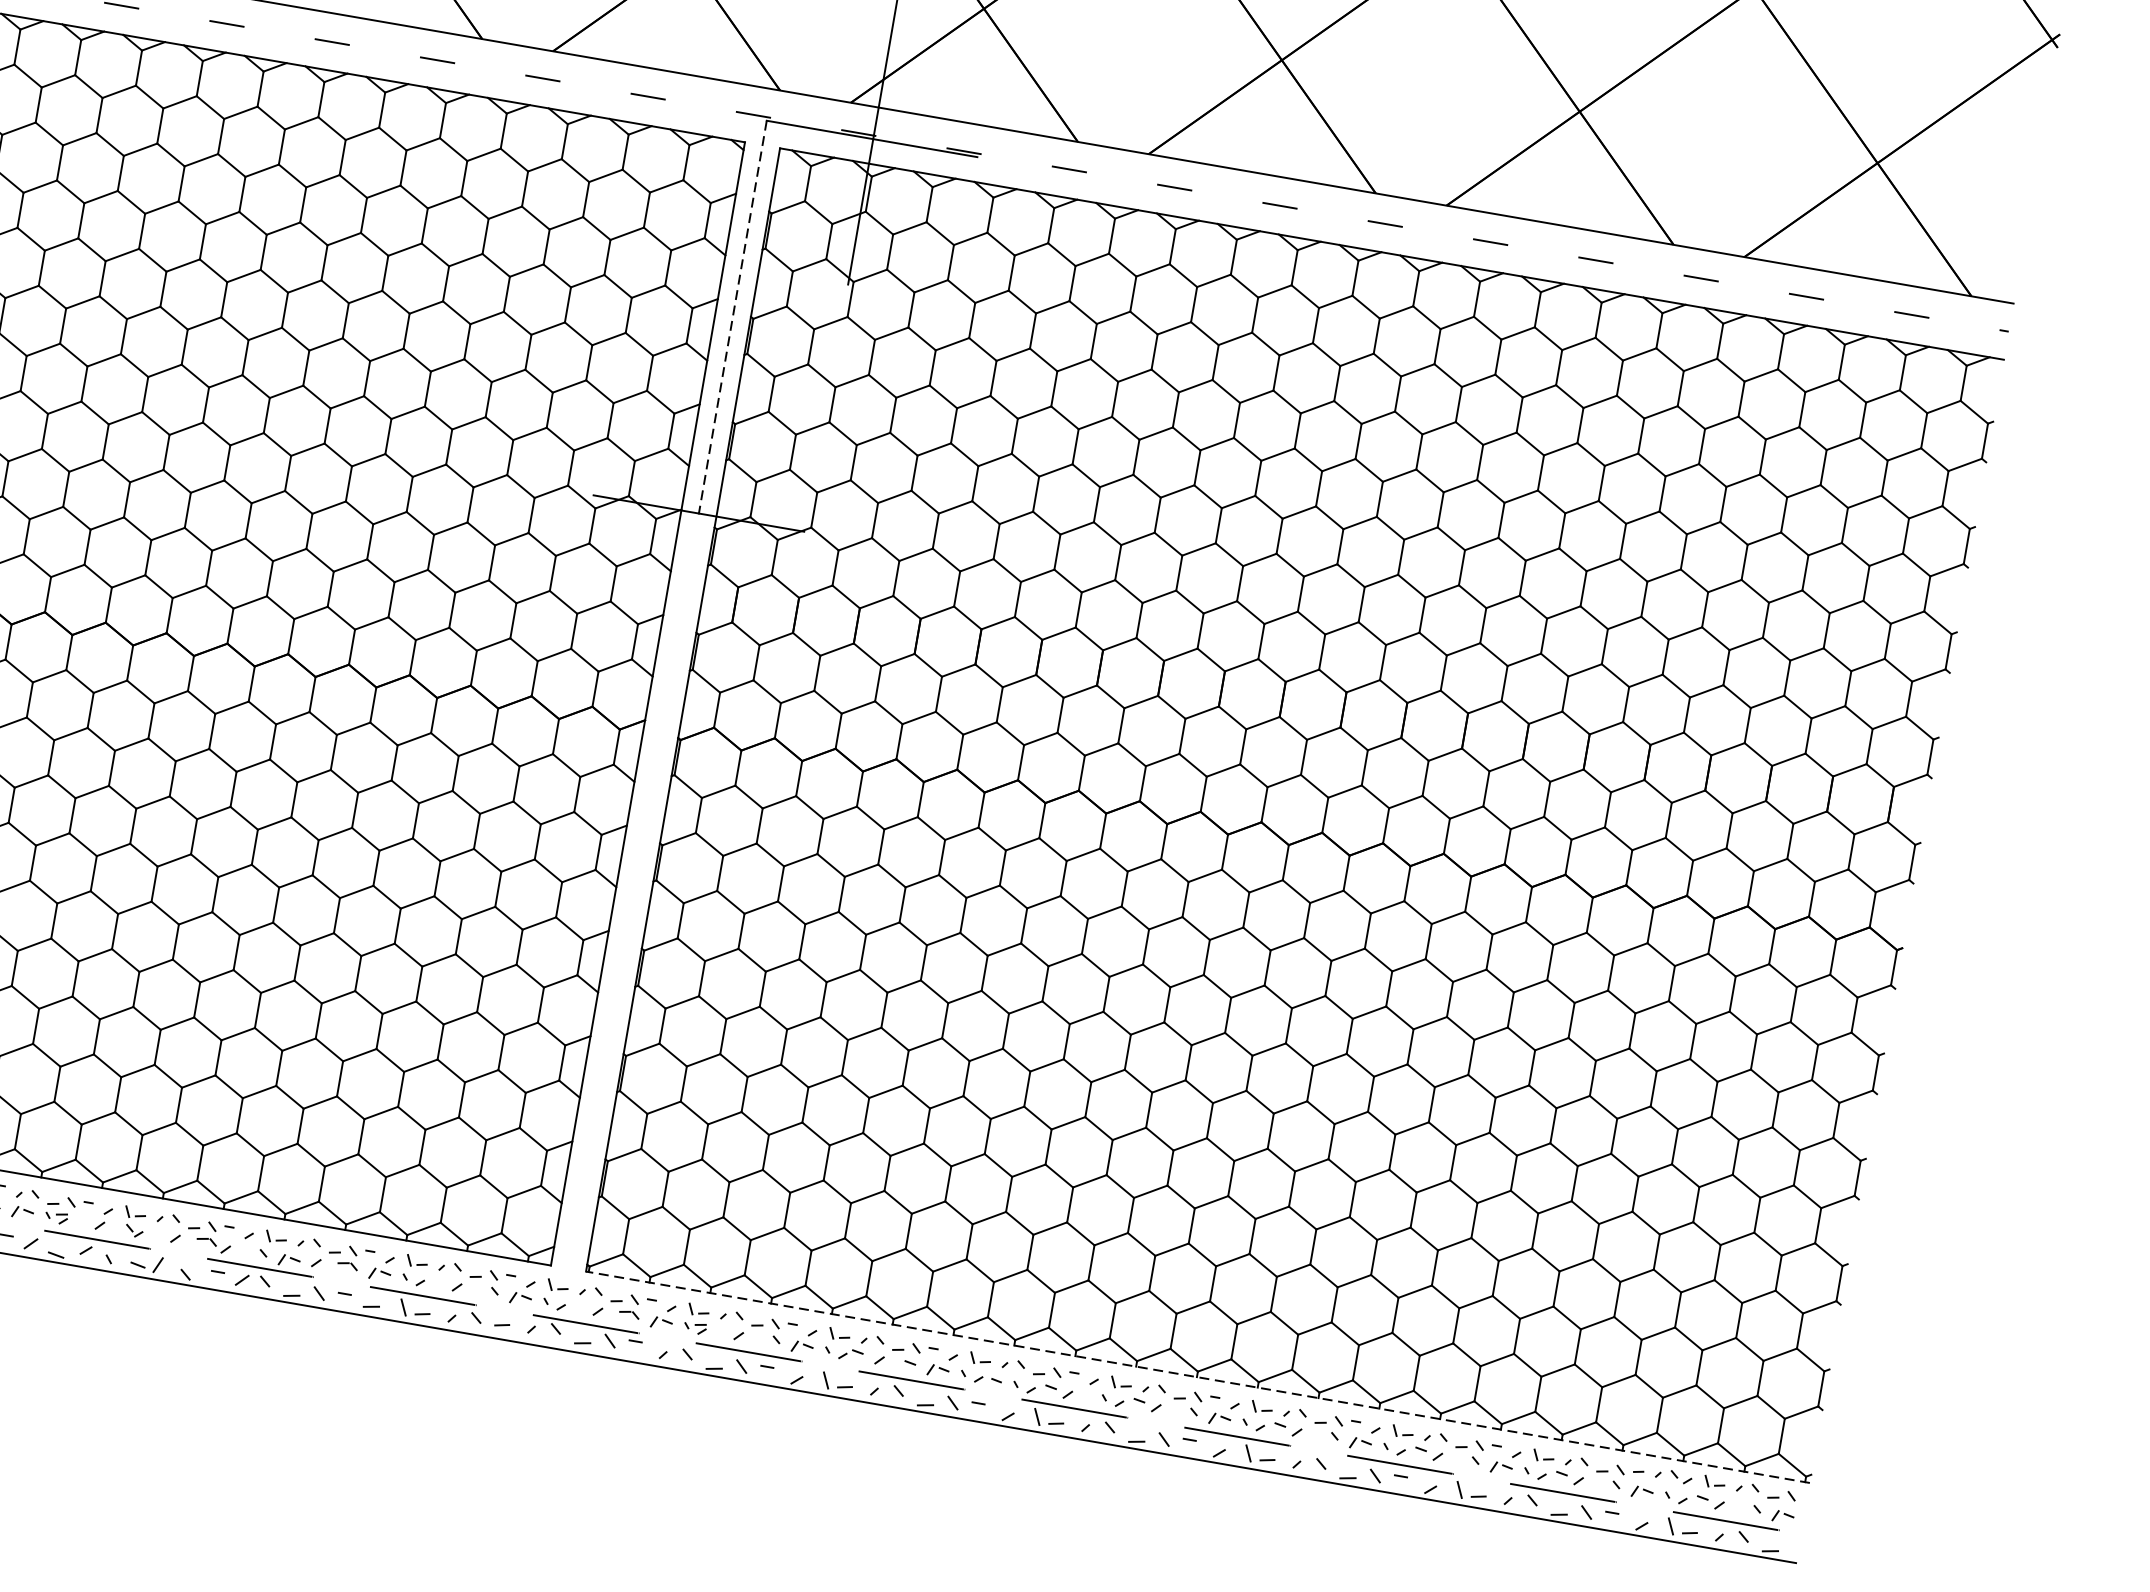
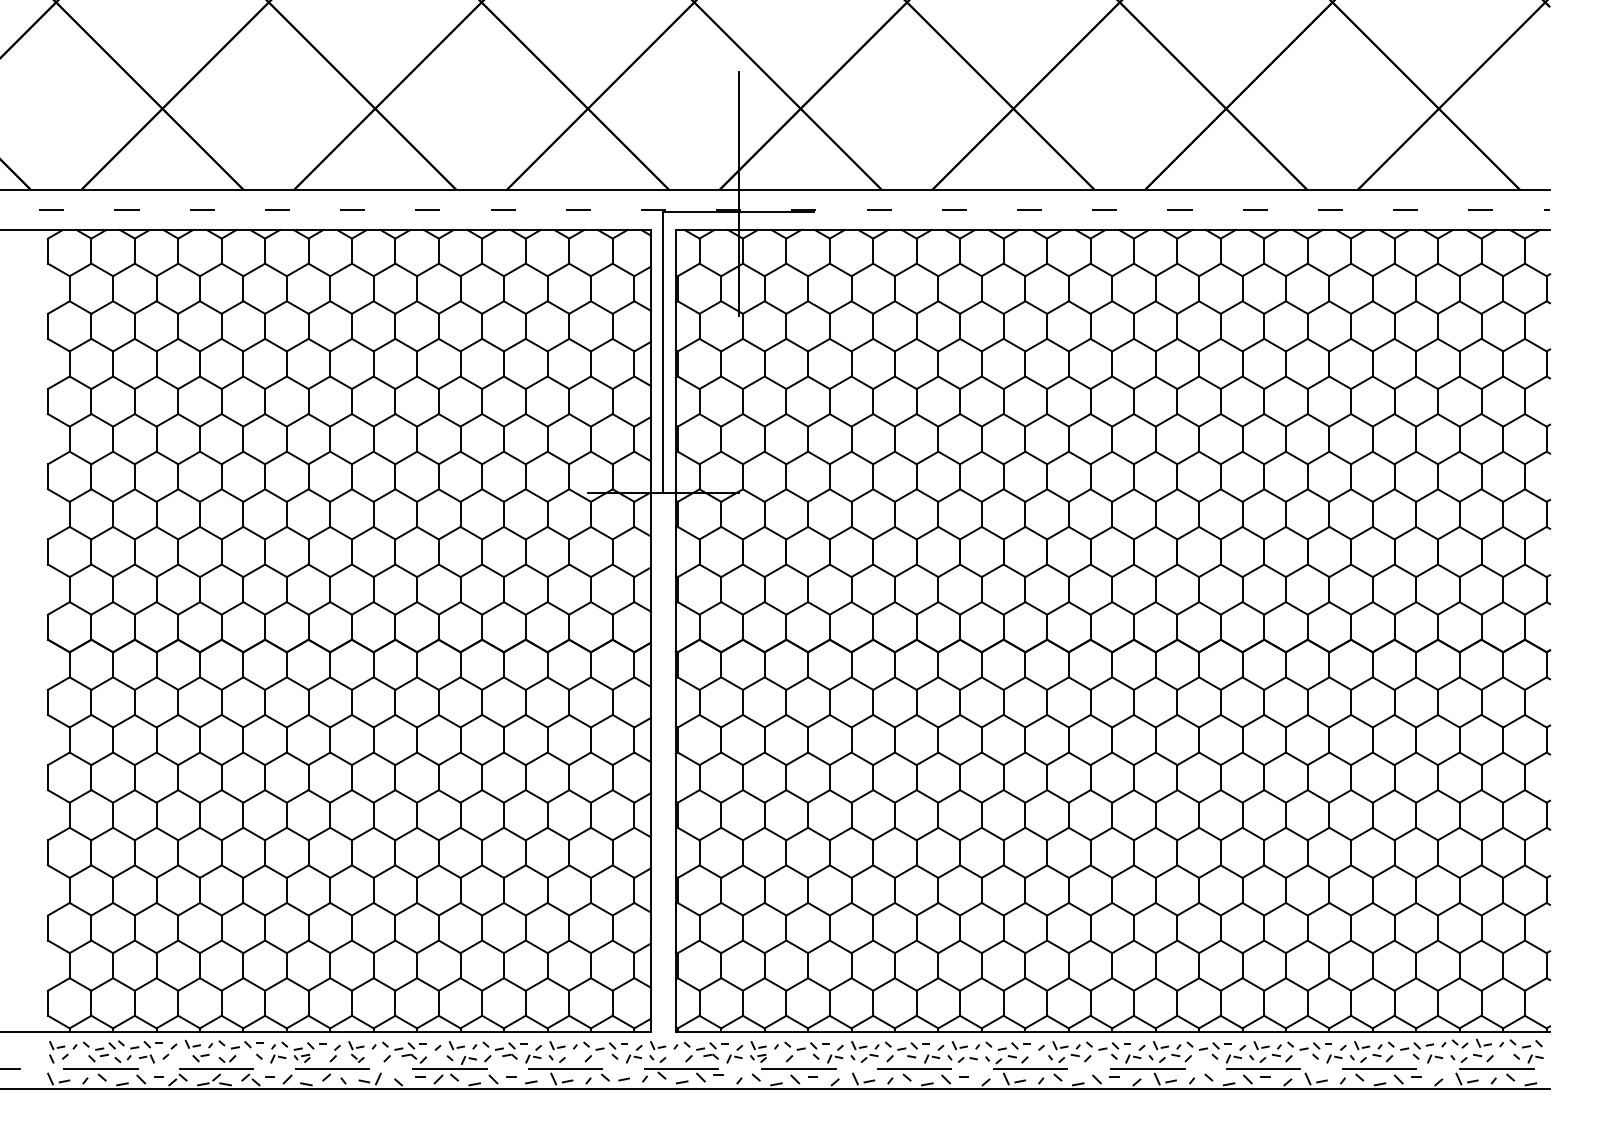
line: (732, 318) -> (663, 353), dashed -> solid
line: (1197, 1377) -> (1112, 1032), dashed -> solid

